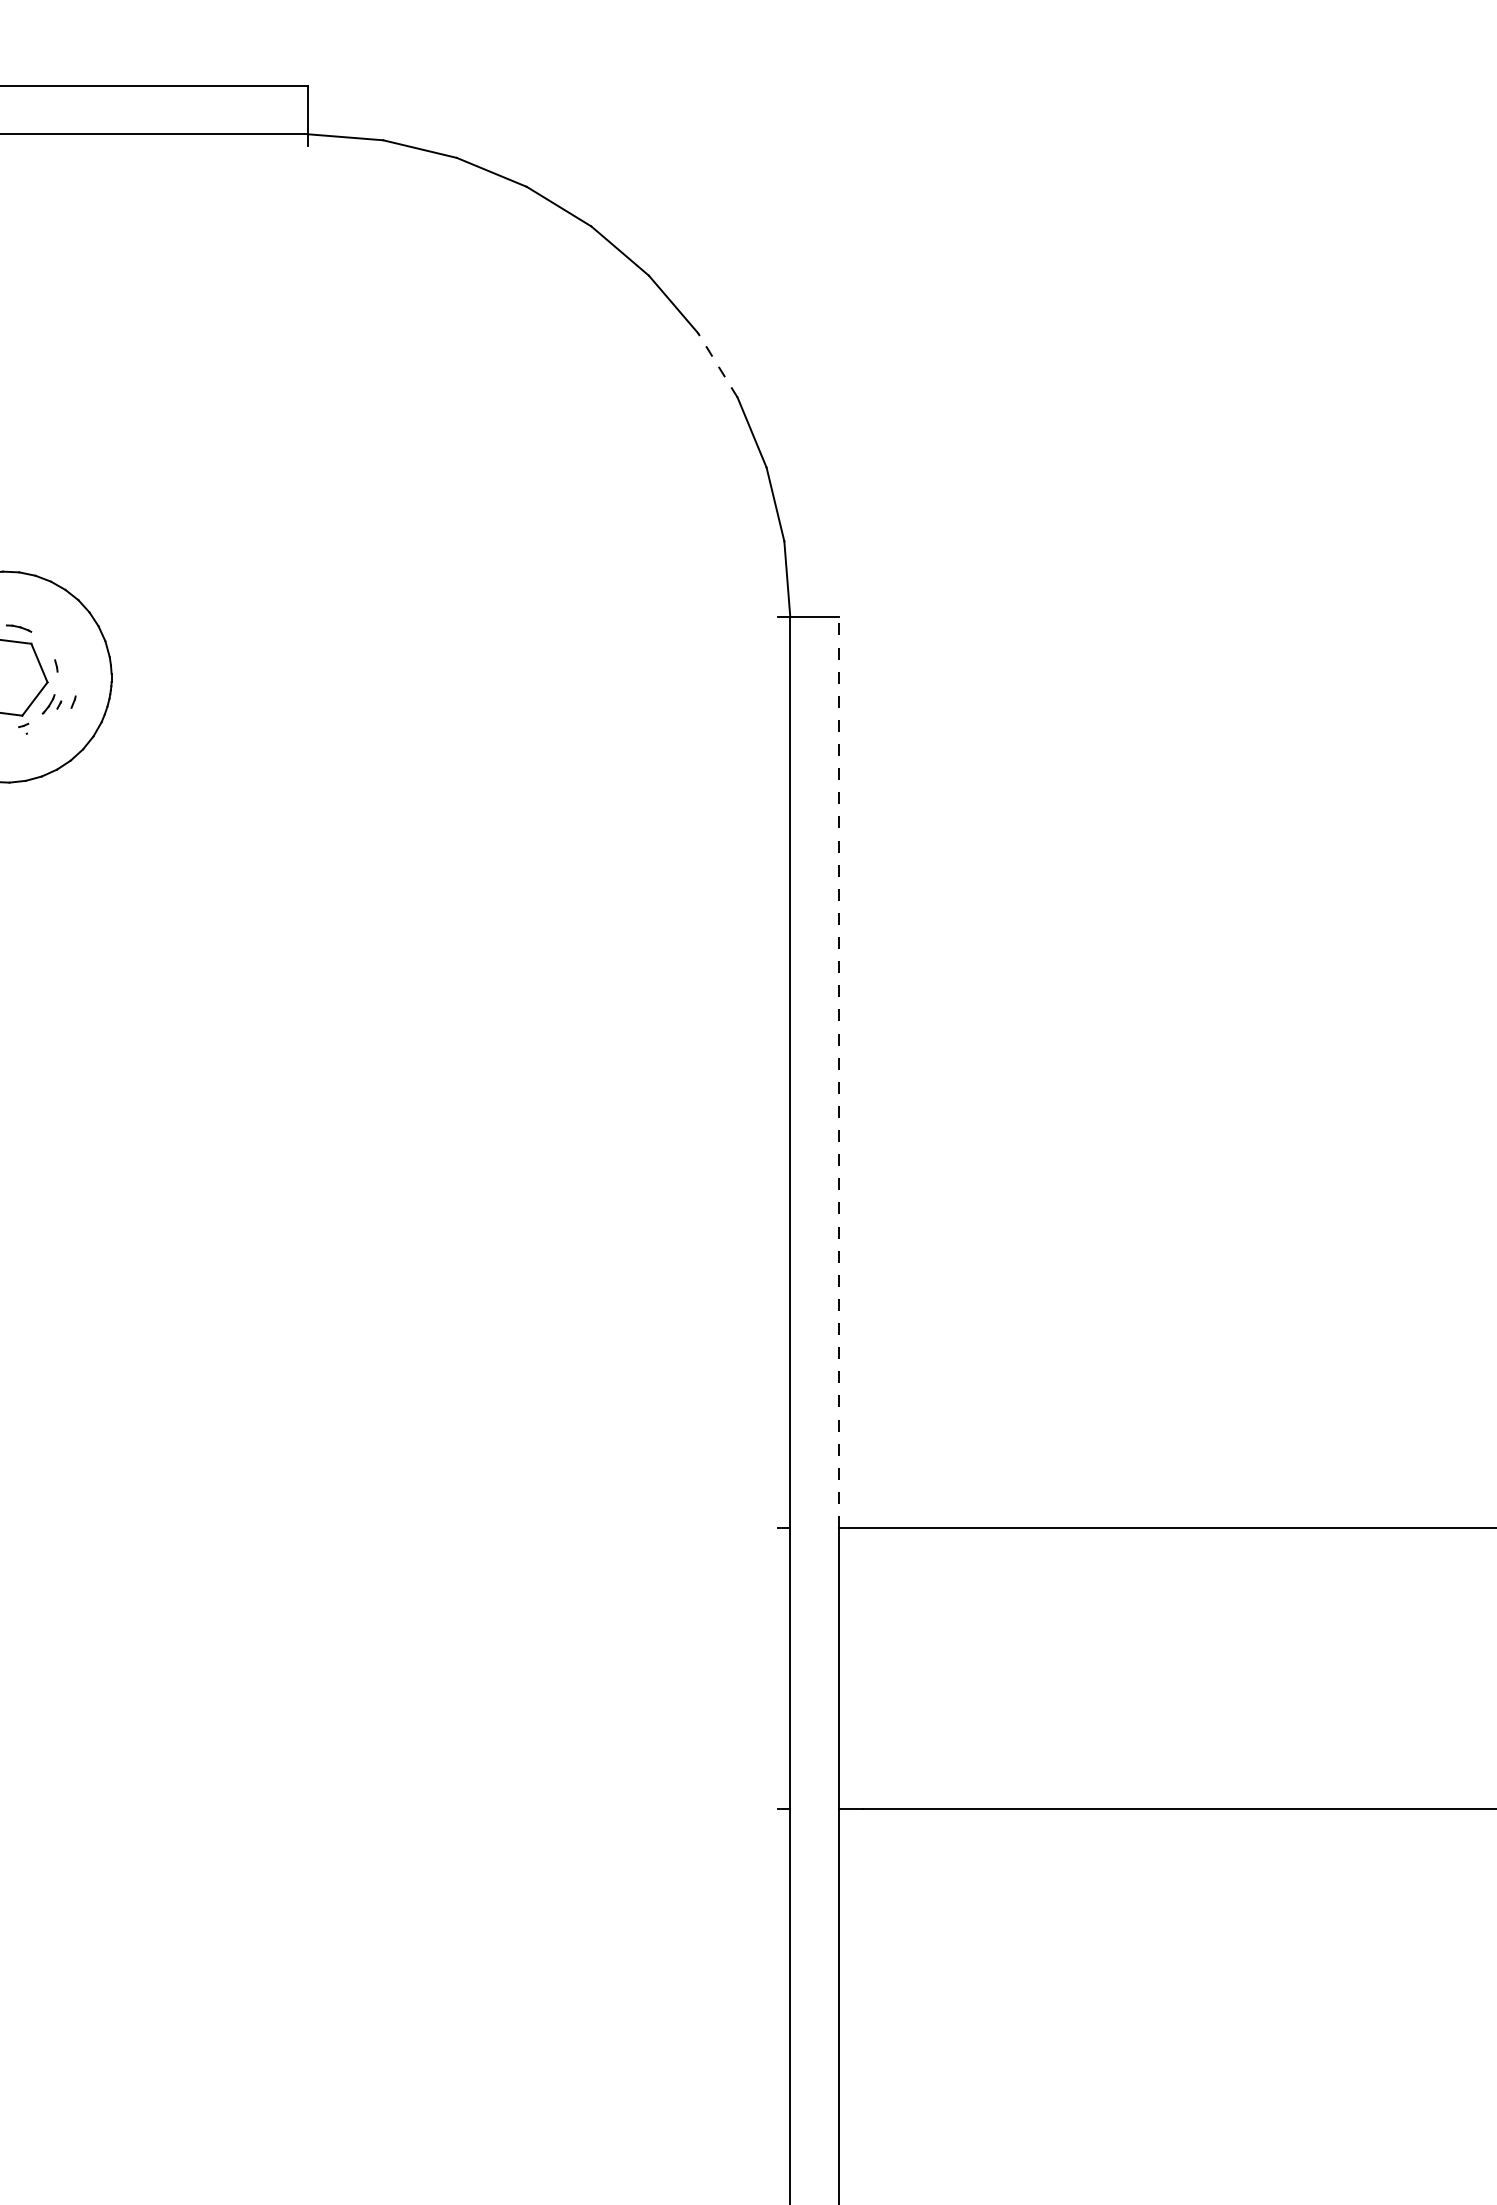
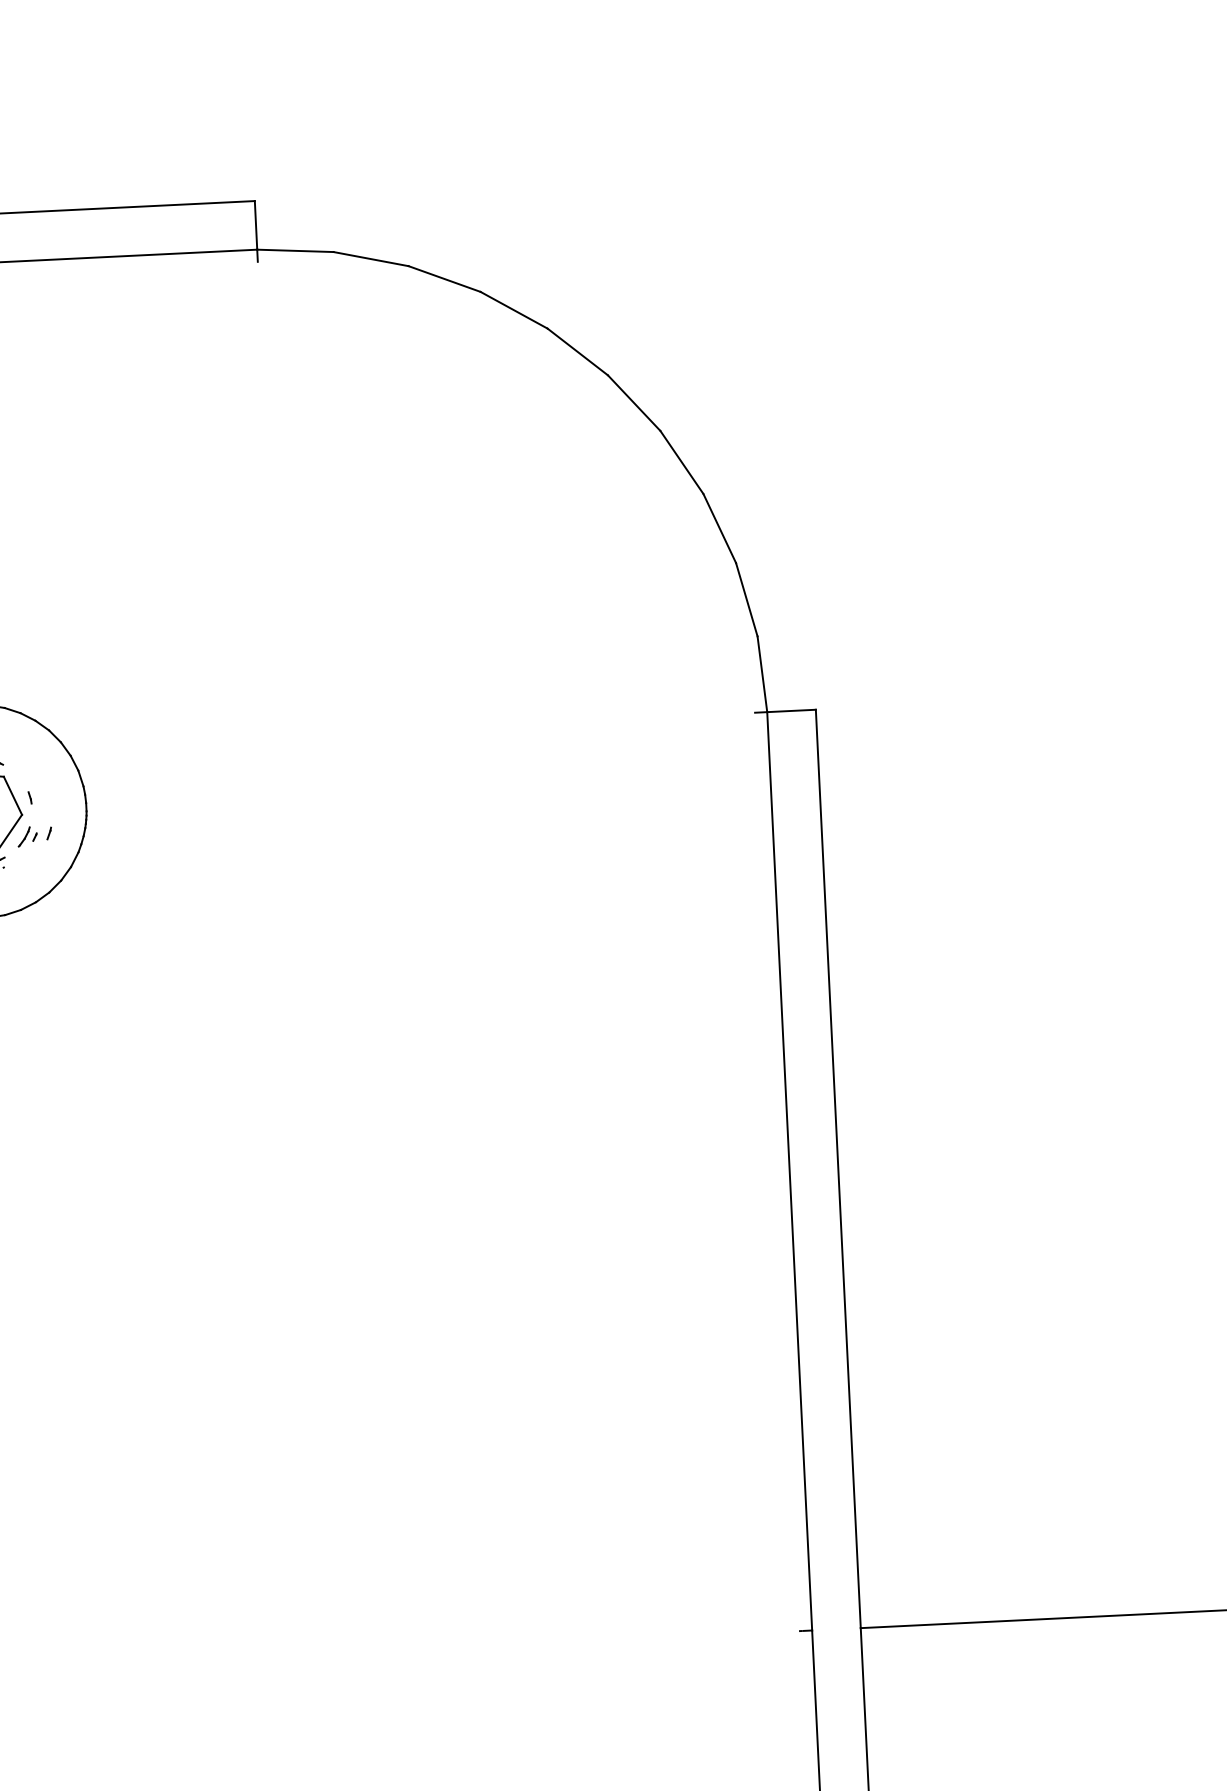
line: (717, 365) -> (681, 462), dashed -> solid
line: (838, 1072) -> (838, 1168), dashed -> solid

